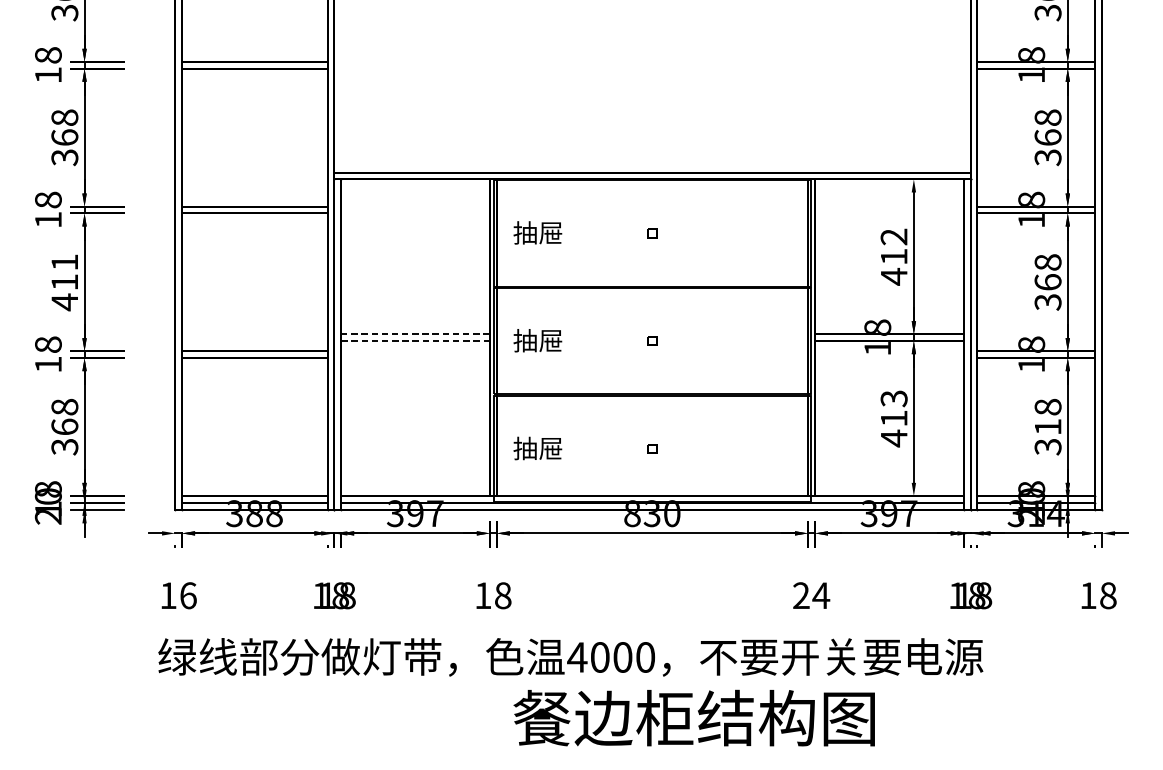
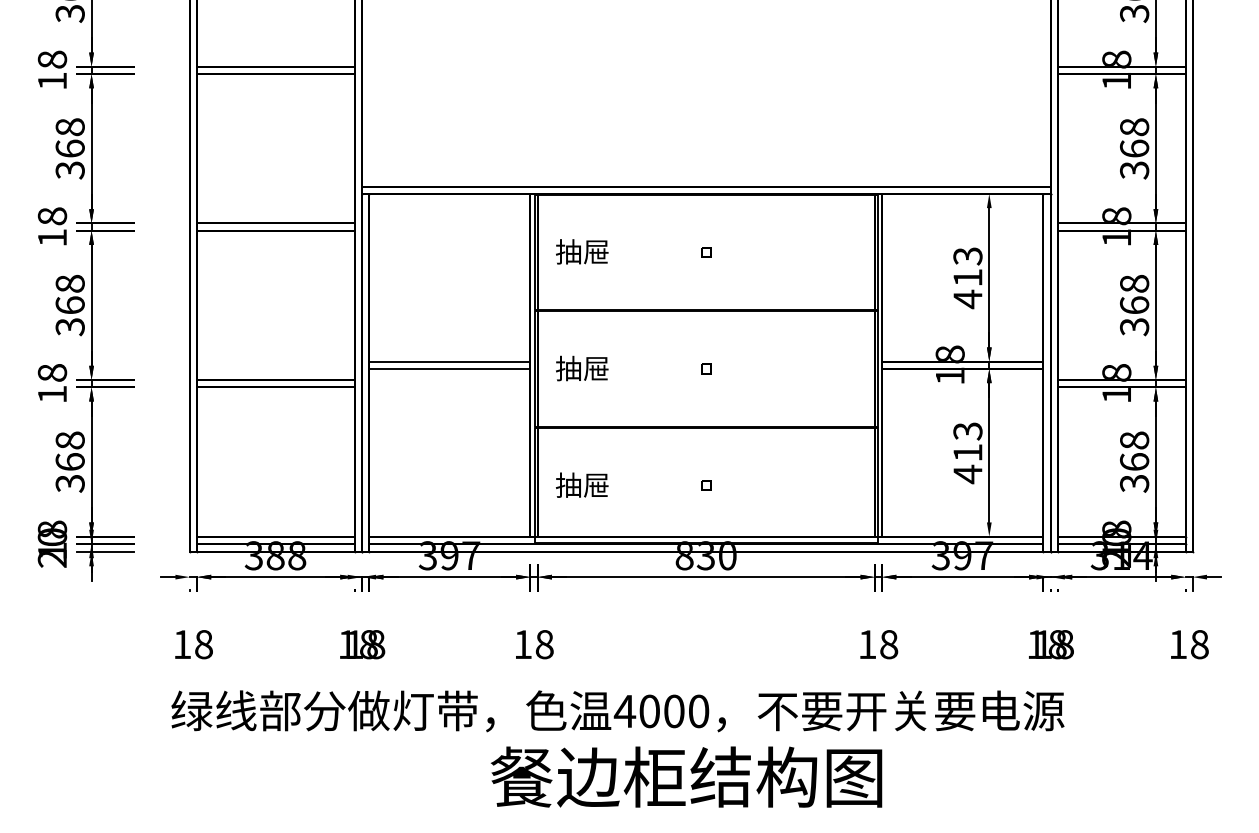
text: (893, 237) -> (967, 256), 412 -> 413
text: (64, 282) -> (69, 305), 411 -> 368
line: (415, 334) -> (449, 361), dashed -> solid
line: (415, 340) -> (449, 368), dashed -> solid
text: (1048, 426) -> (1134, 461), 318 -> 368
text: (188, 595) -> (204, 644), 16 -> 18
text: (811, 595) -> (878, 644), 24 -> 18
text: (694, 717) -> (686, 776), moved

